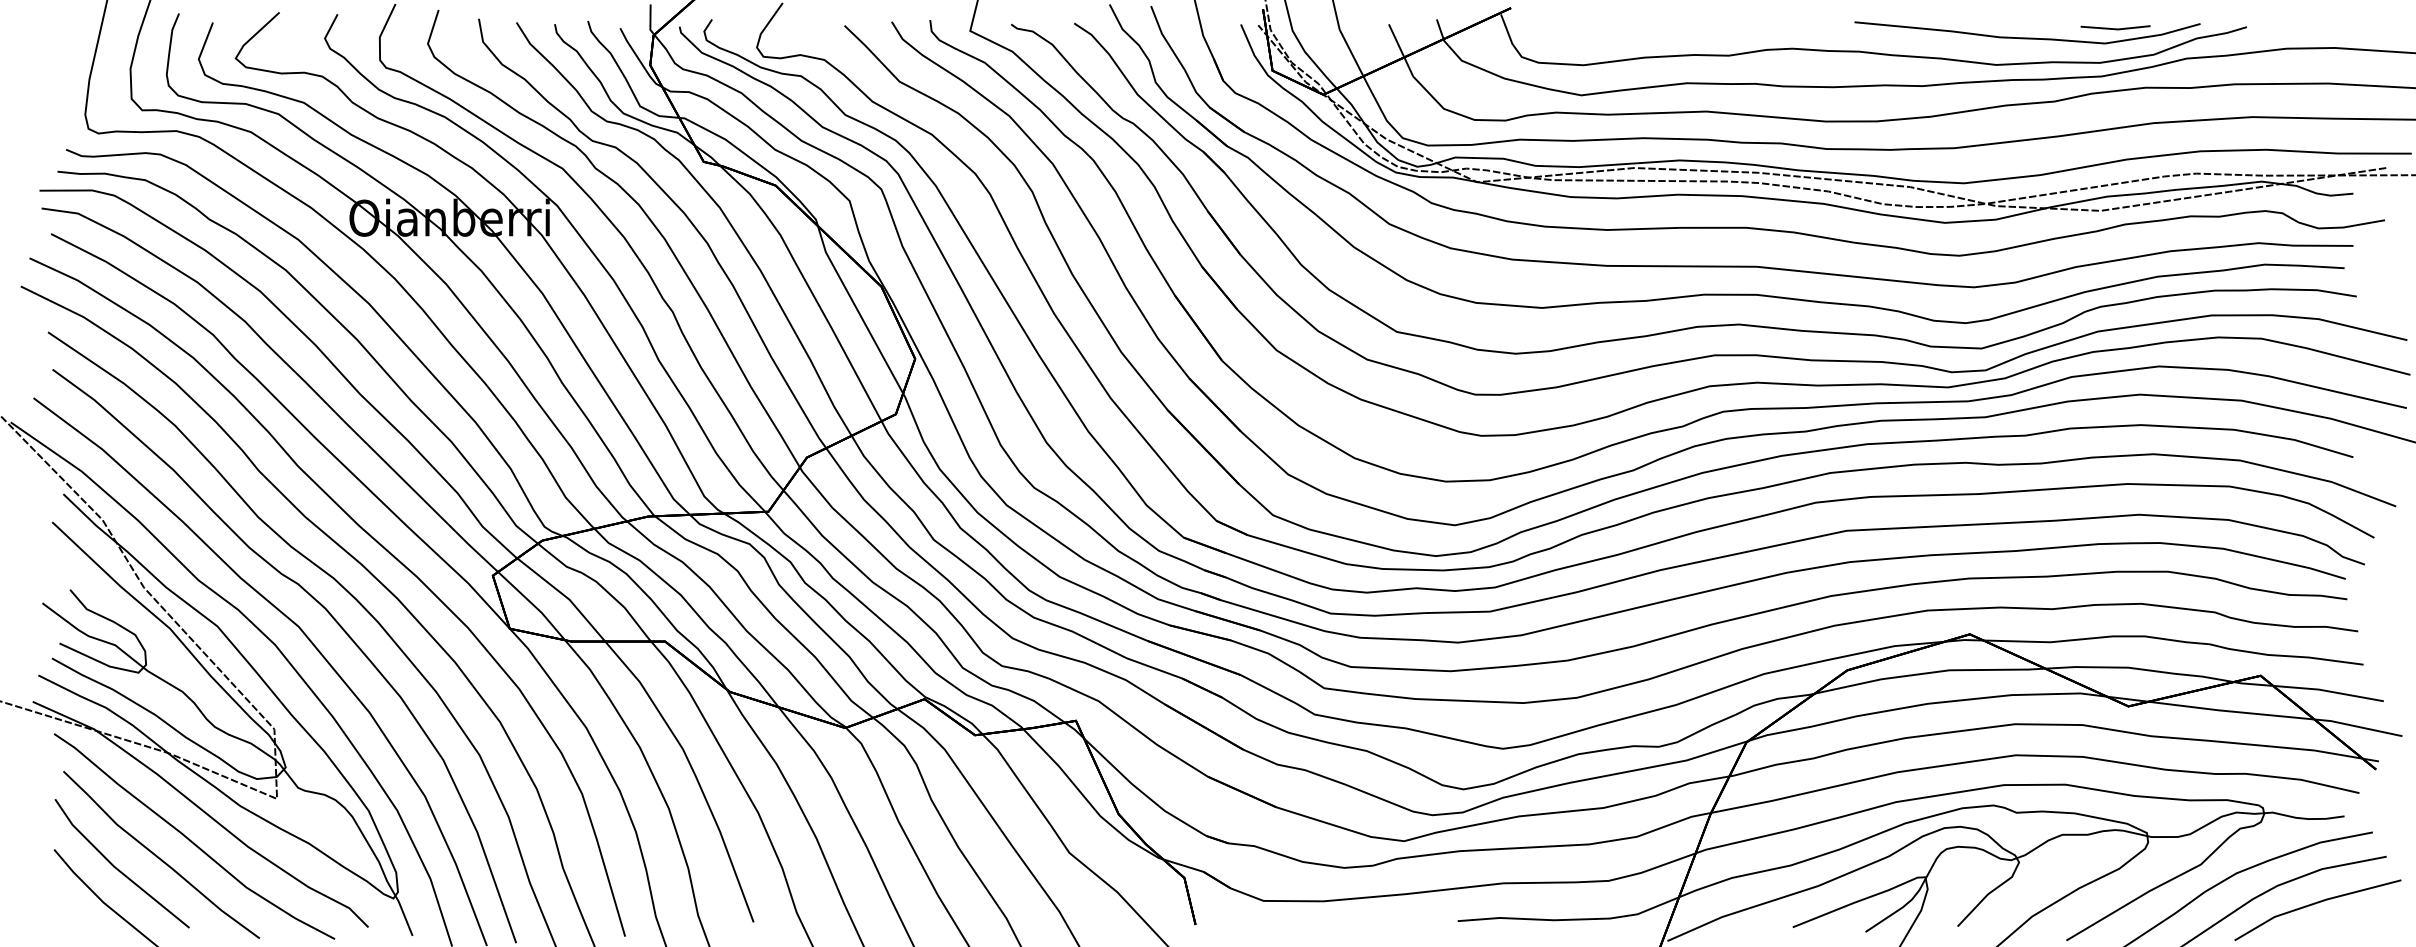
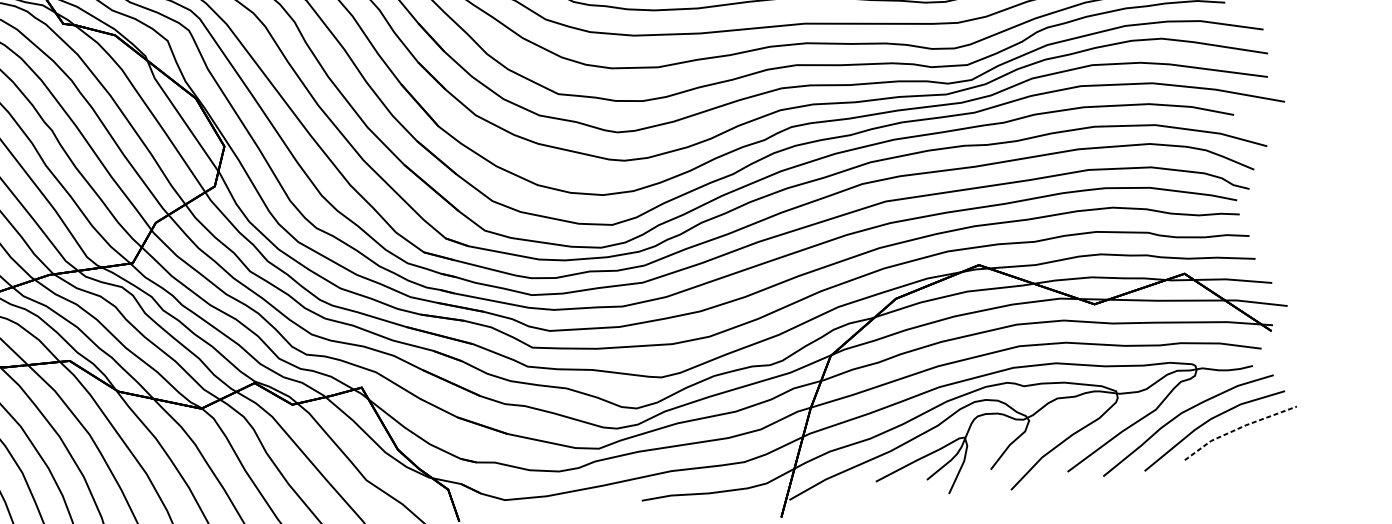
line: (2315, 903) -> (1238, 428), solid -> dashed

